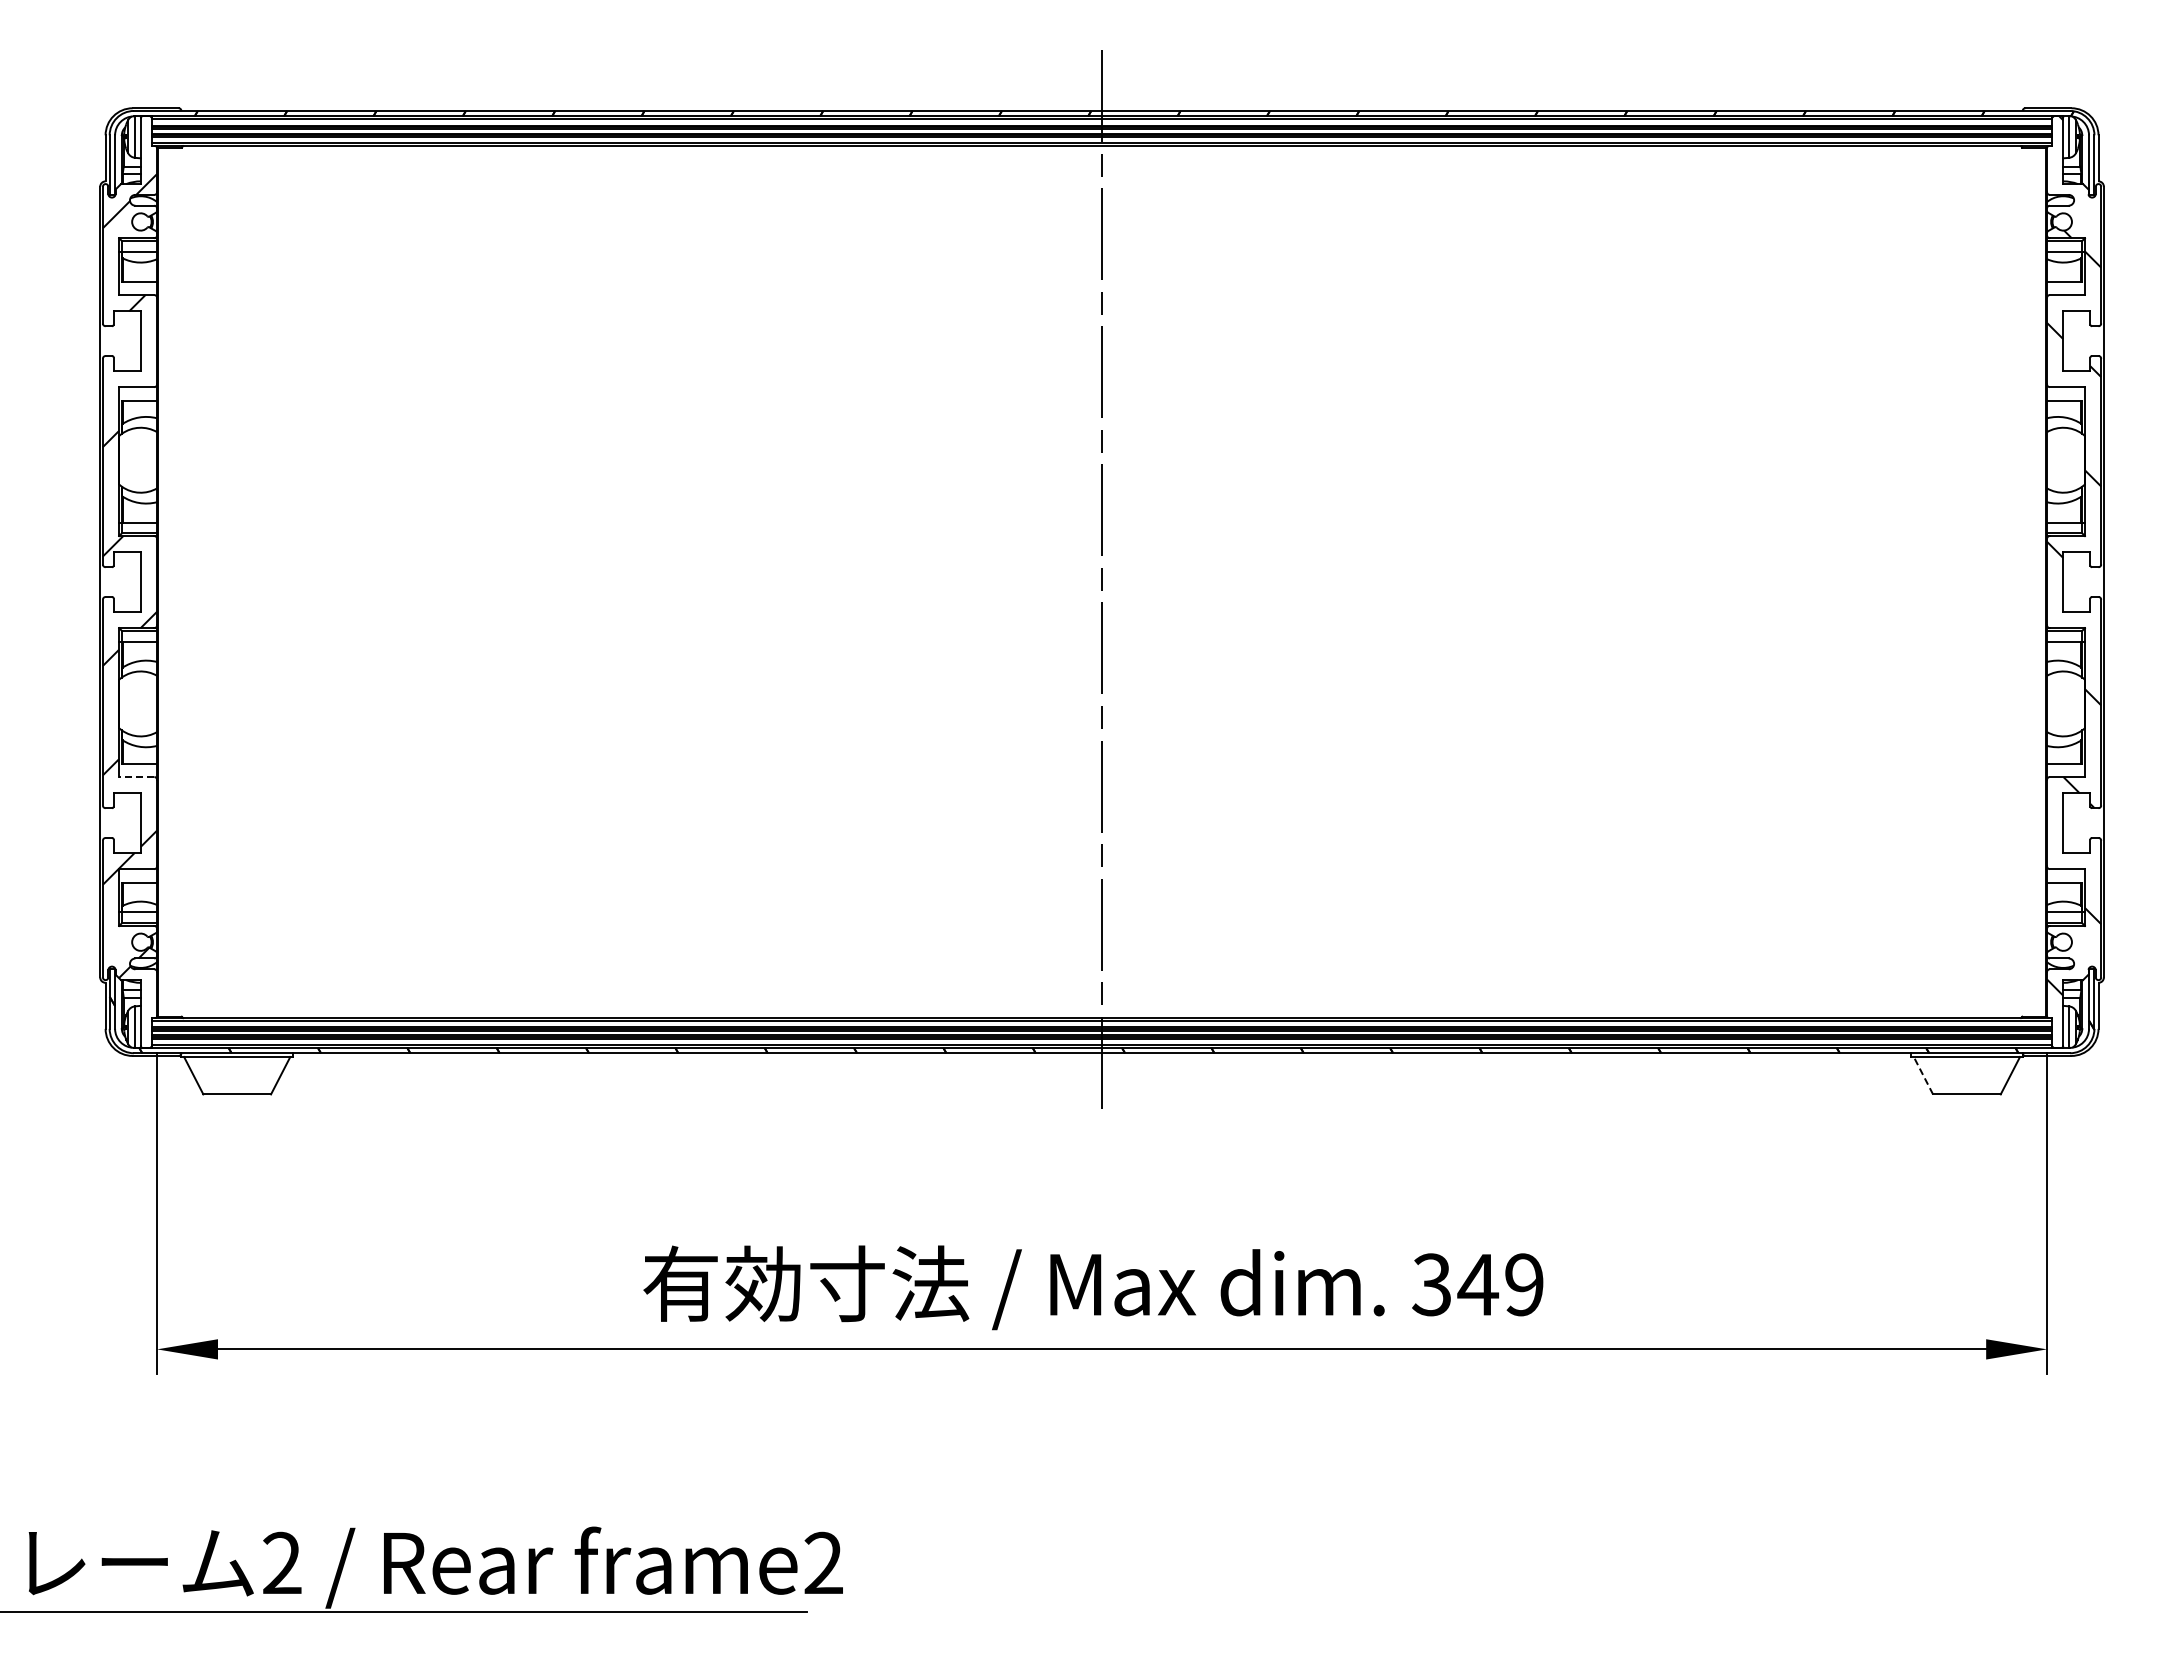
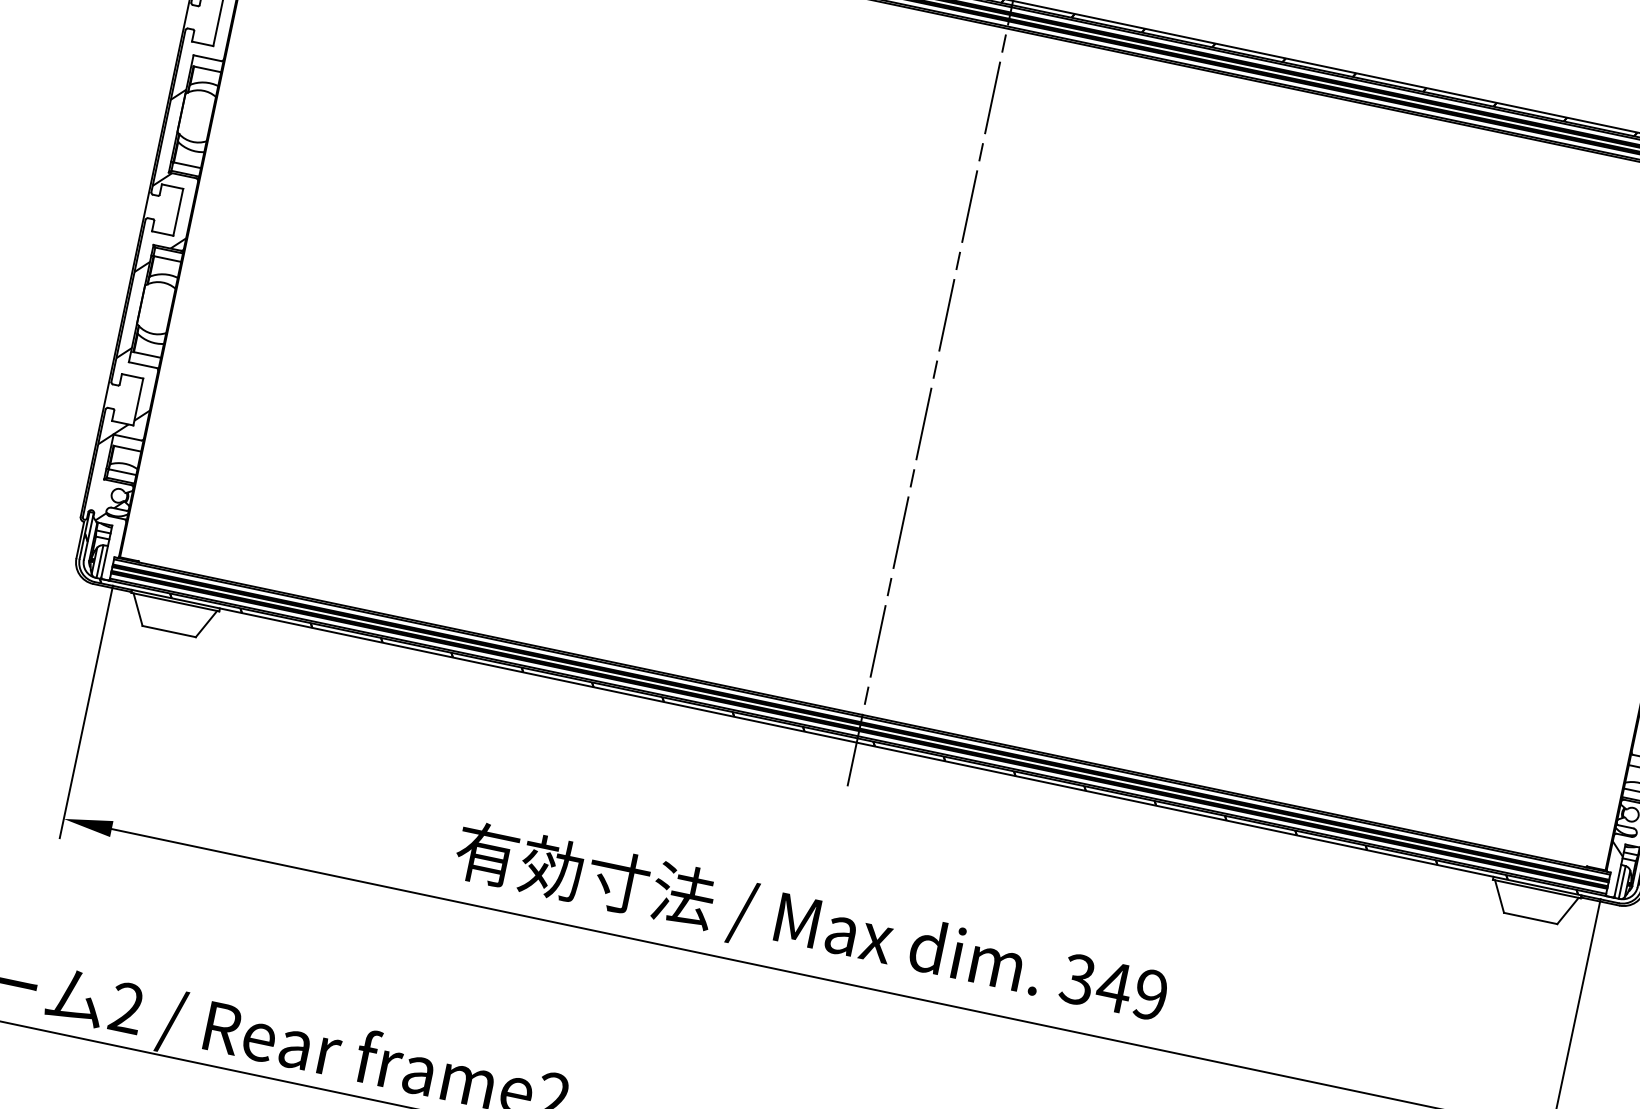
line: (136, 777) -> (142, 365), dashed -> solid
line: (1923, 1075) -> (1499, 896), dashed -> solid

